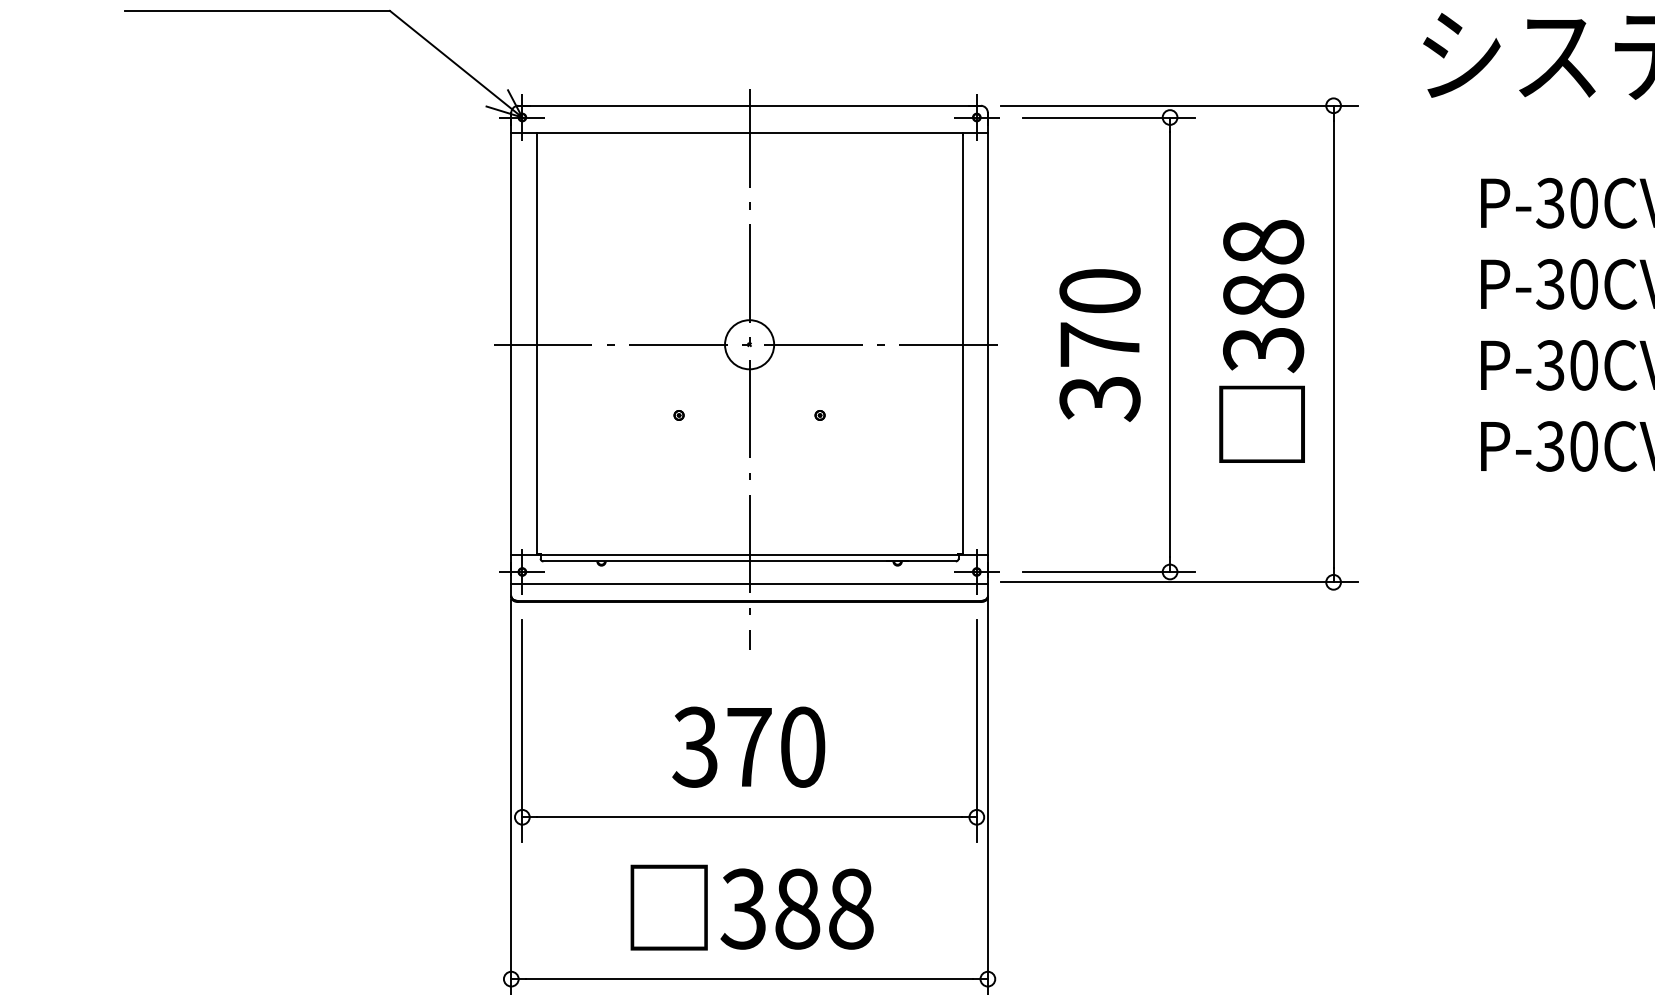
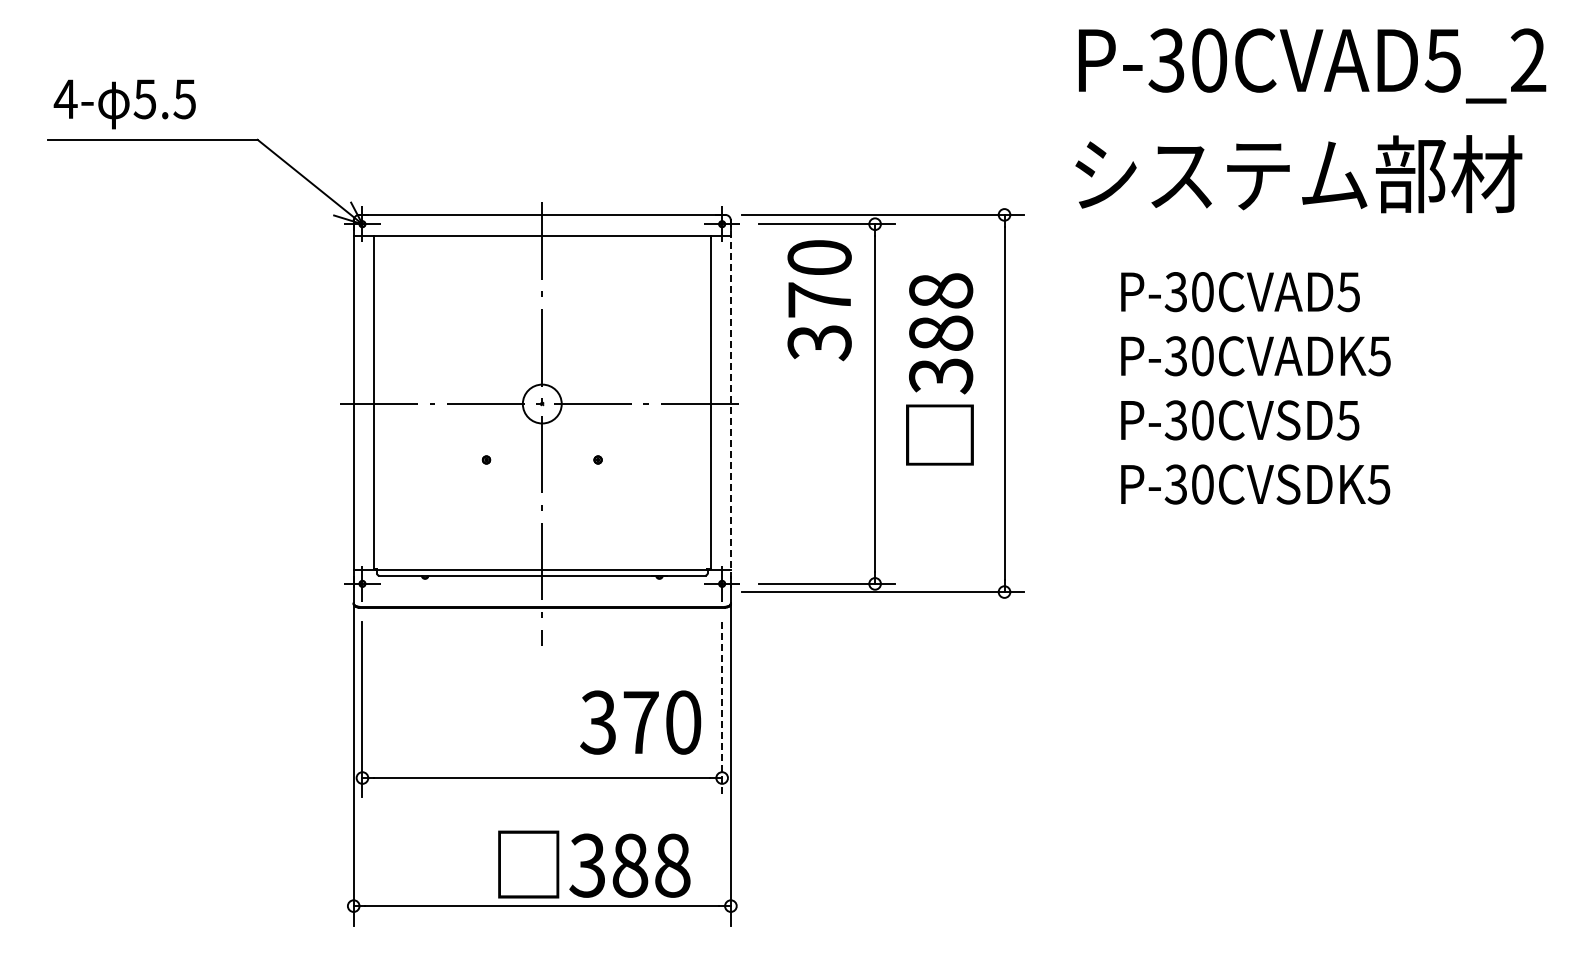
text: (1261, 341) -> (939, 369), moved
line: (987, 345) -> (730, 404), solid -> dashed
text: (1099, 345) -> (819, 300), moved
line: (748, 584) -> (541, 593), removed
line: (977, 730) -> (722, 709), solid -> dashed
text: (748, 747) -> (640, 722), moved
text: (752, 907) -> (594, 864), moved

